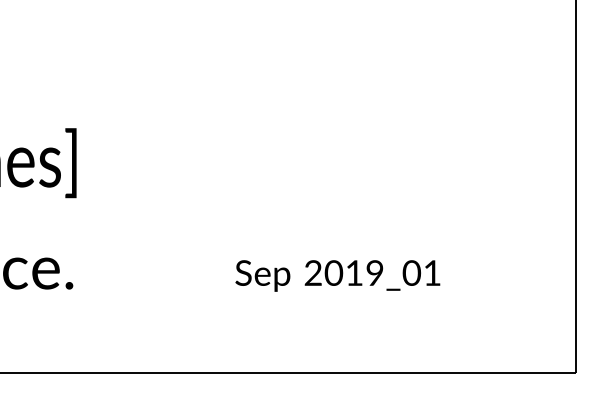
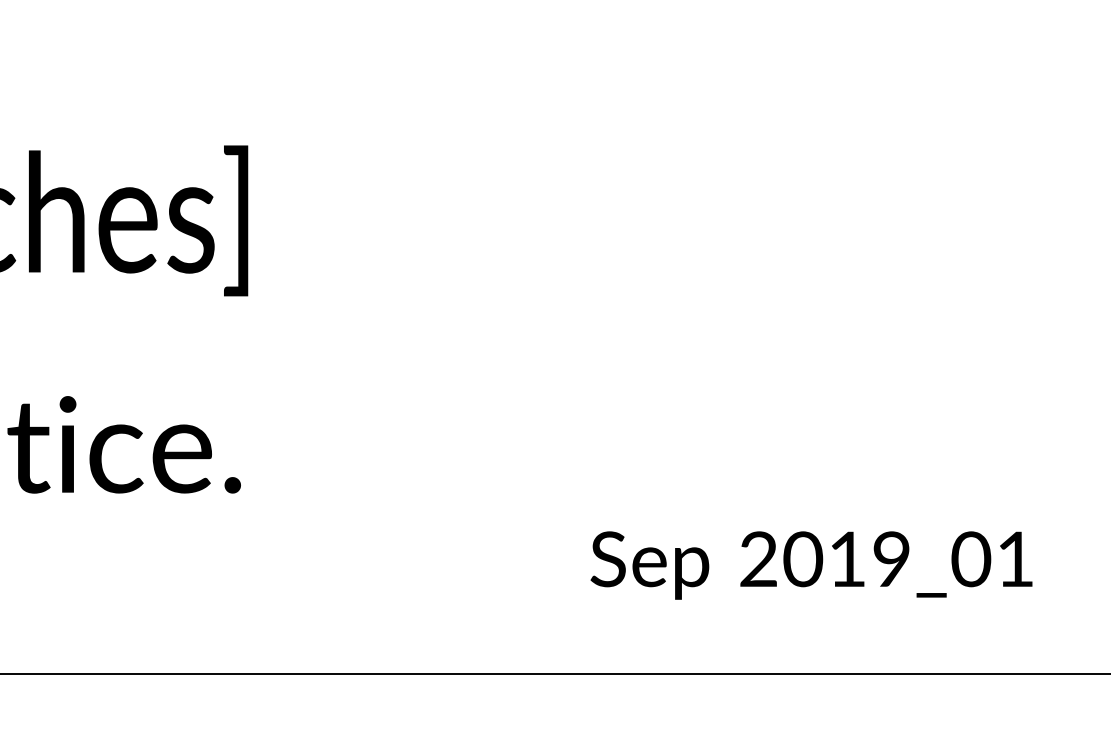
text: (337, 275) -> (810, 564), moved

